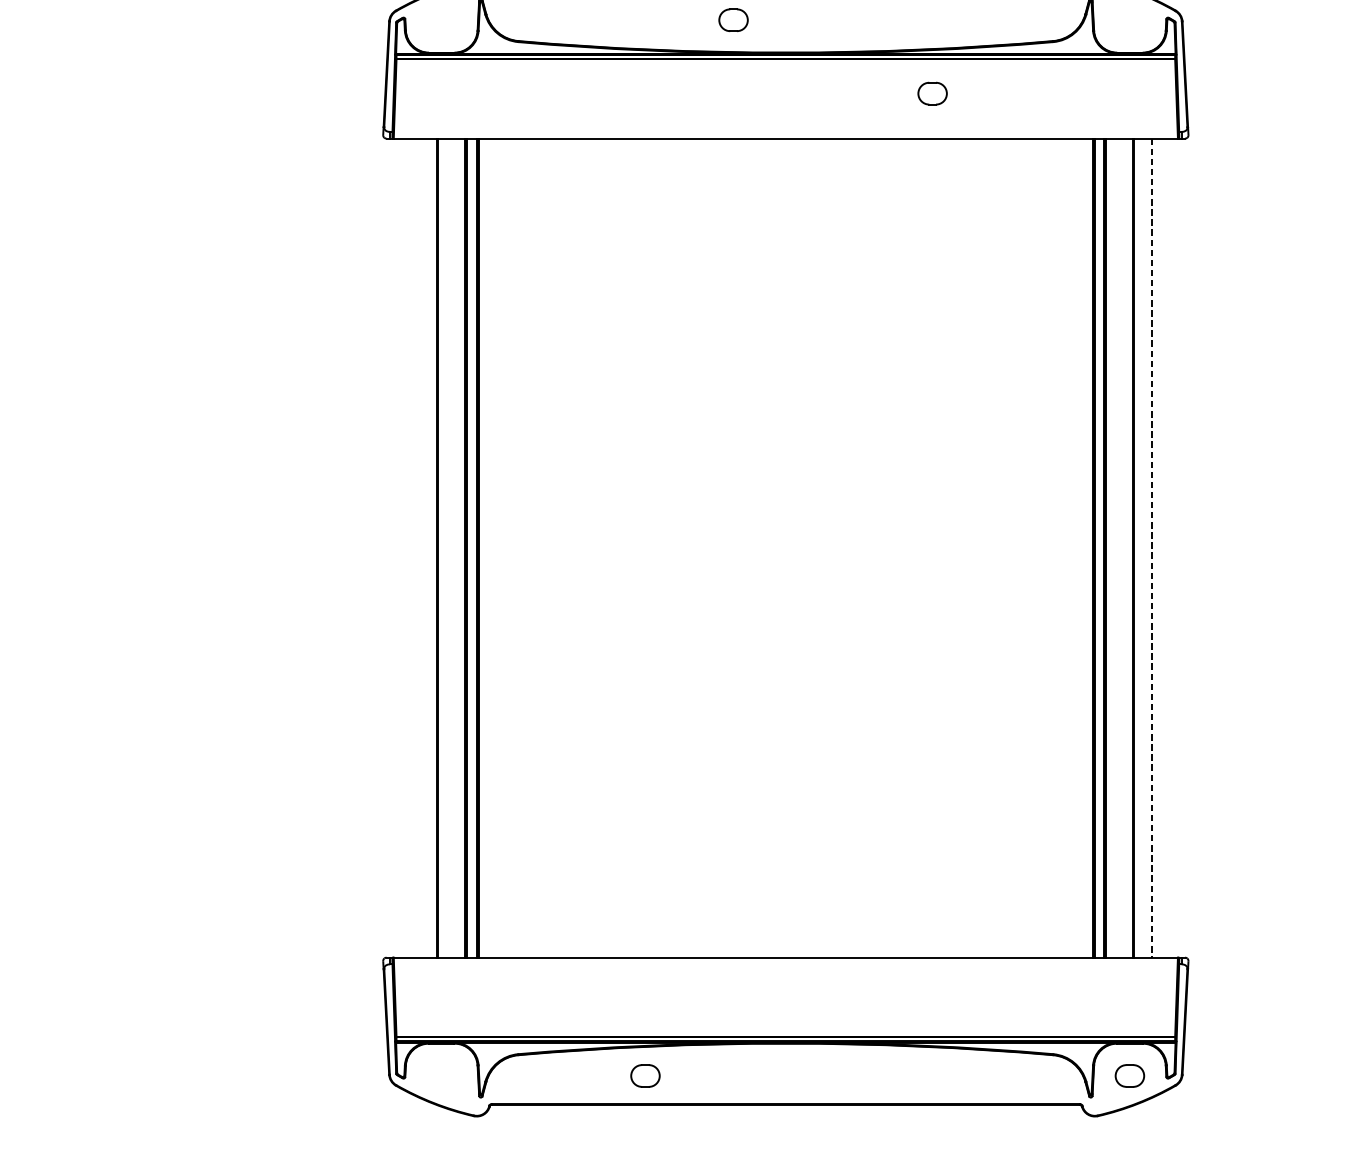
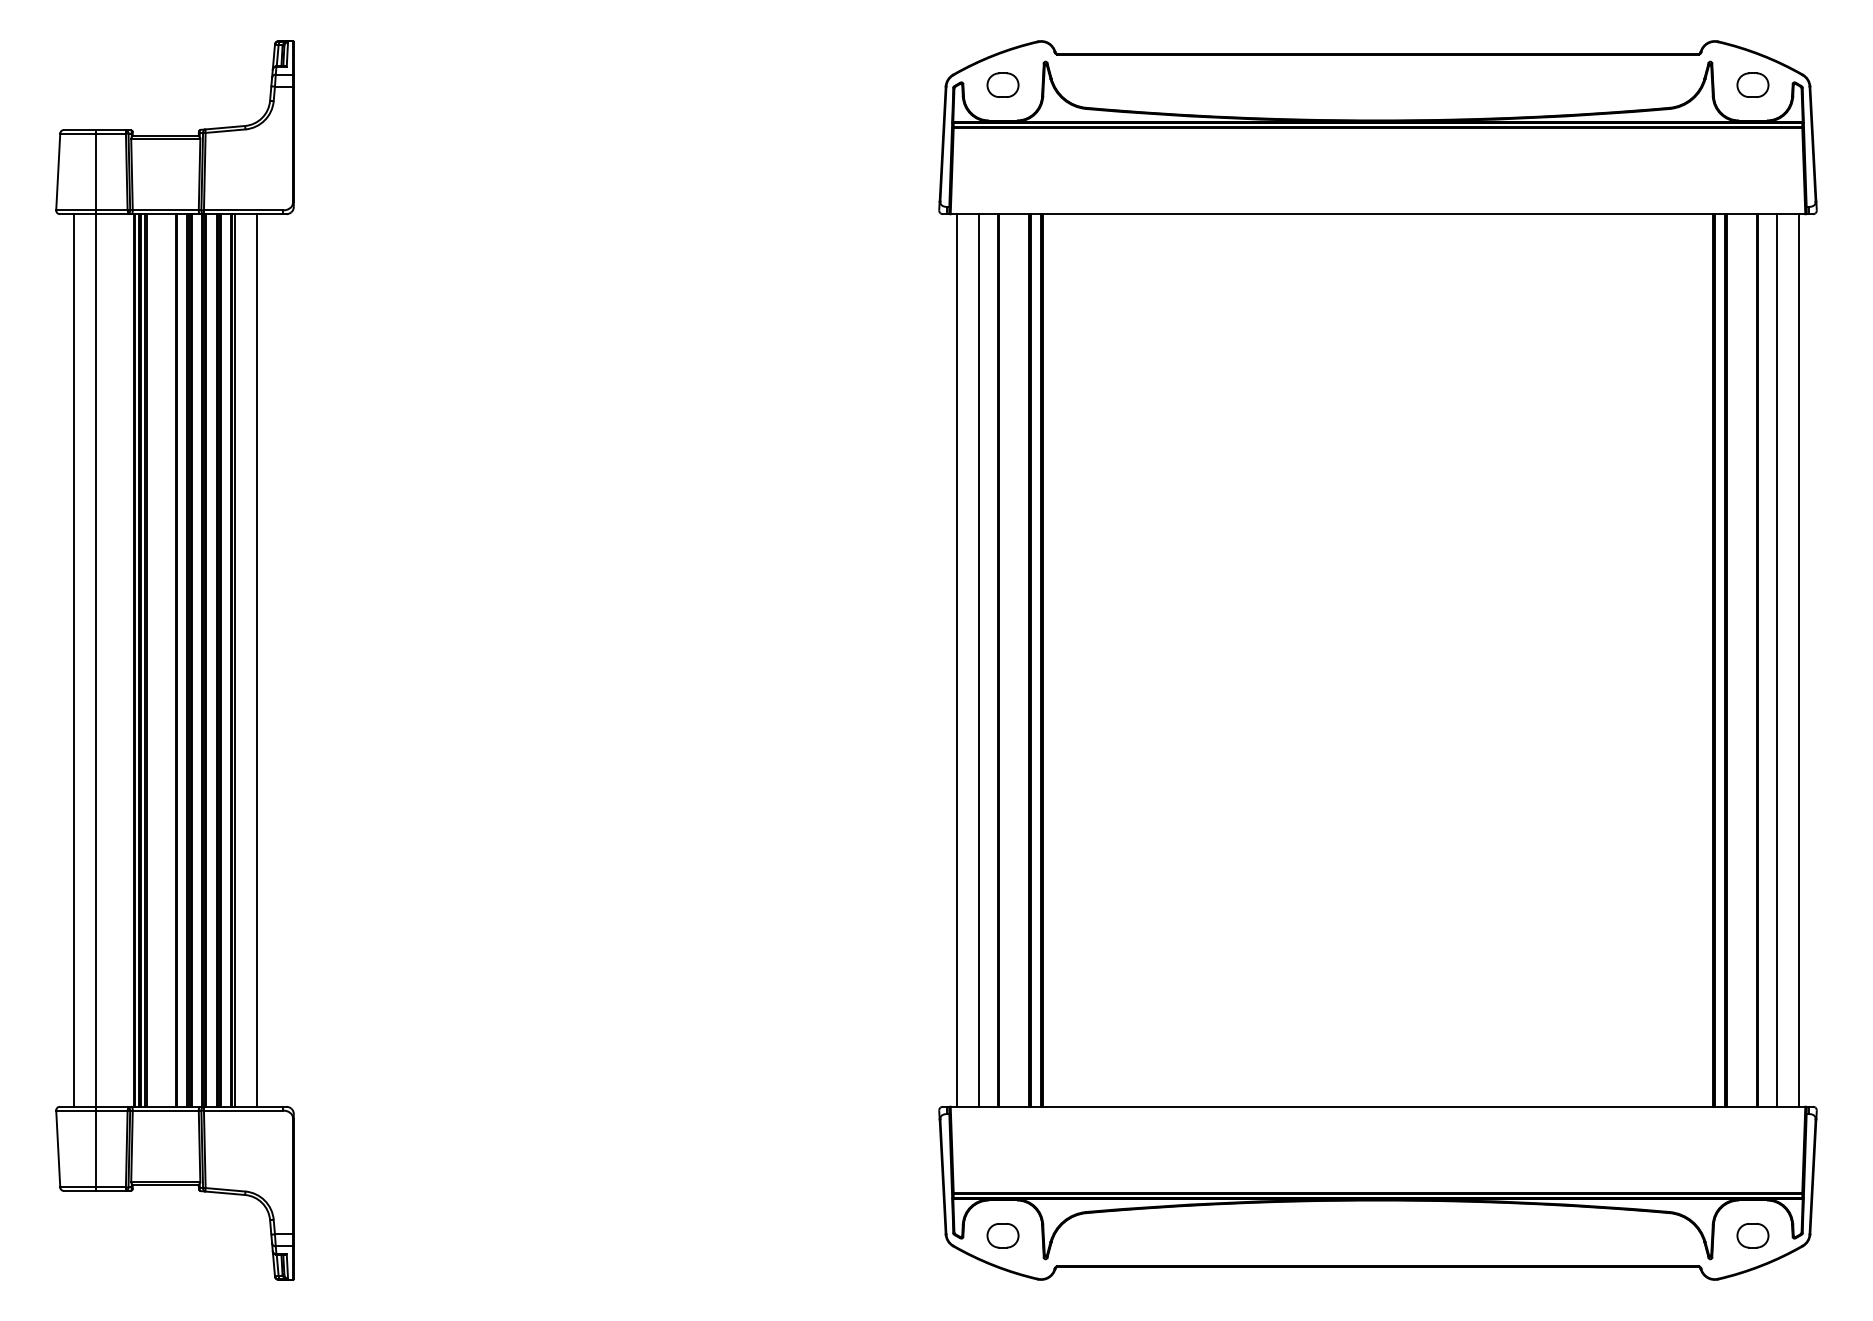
part: (733, 19) -> (1002, 84), moved
part: (932, 93) -> (1752, 84), moved
line: (399, 548) -> (957, 660), added
line: (420, 548) -> (979, 660), added
line: (1151, 548) -> (1776, 660), dashed -> solid
line: (1171, 548) -> (1798, 660), added
part: (644, 1075) -> (1002, 1235), moved

